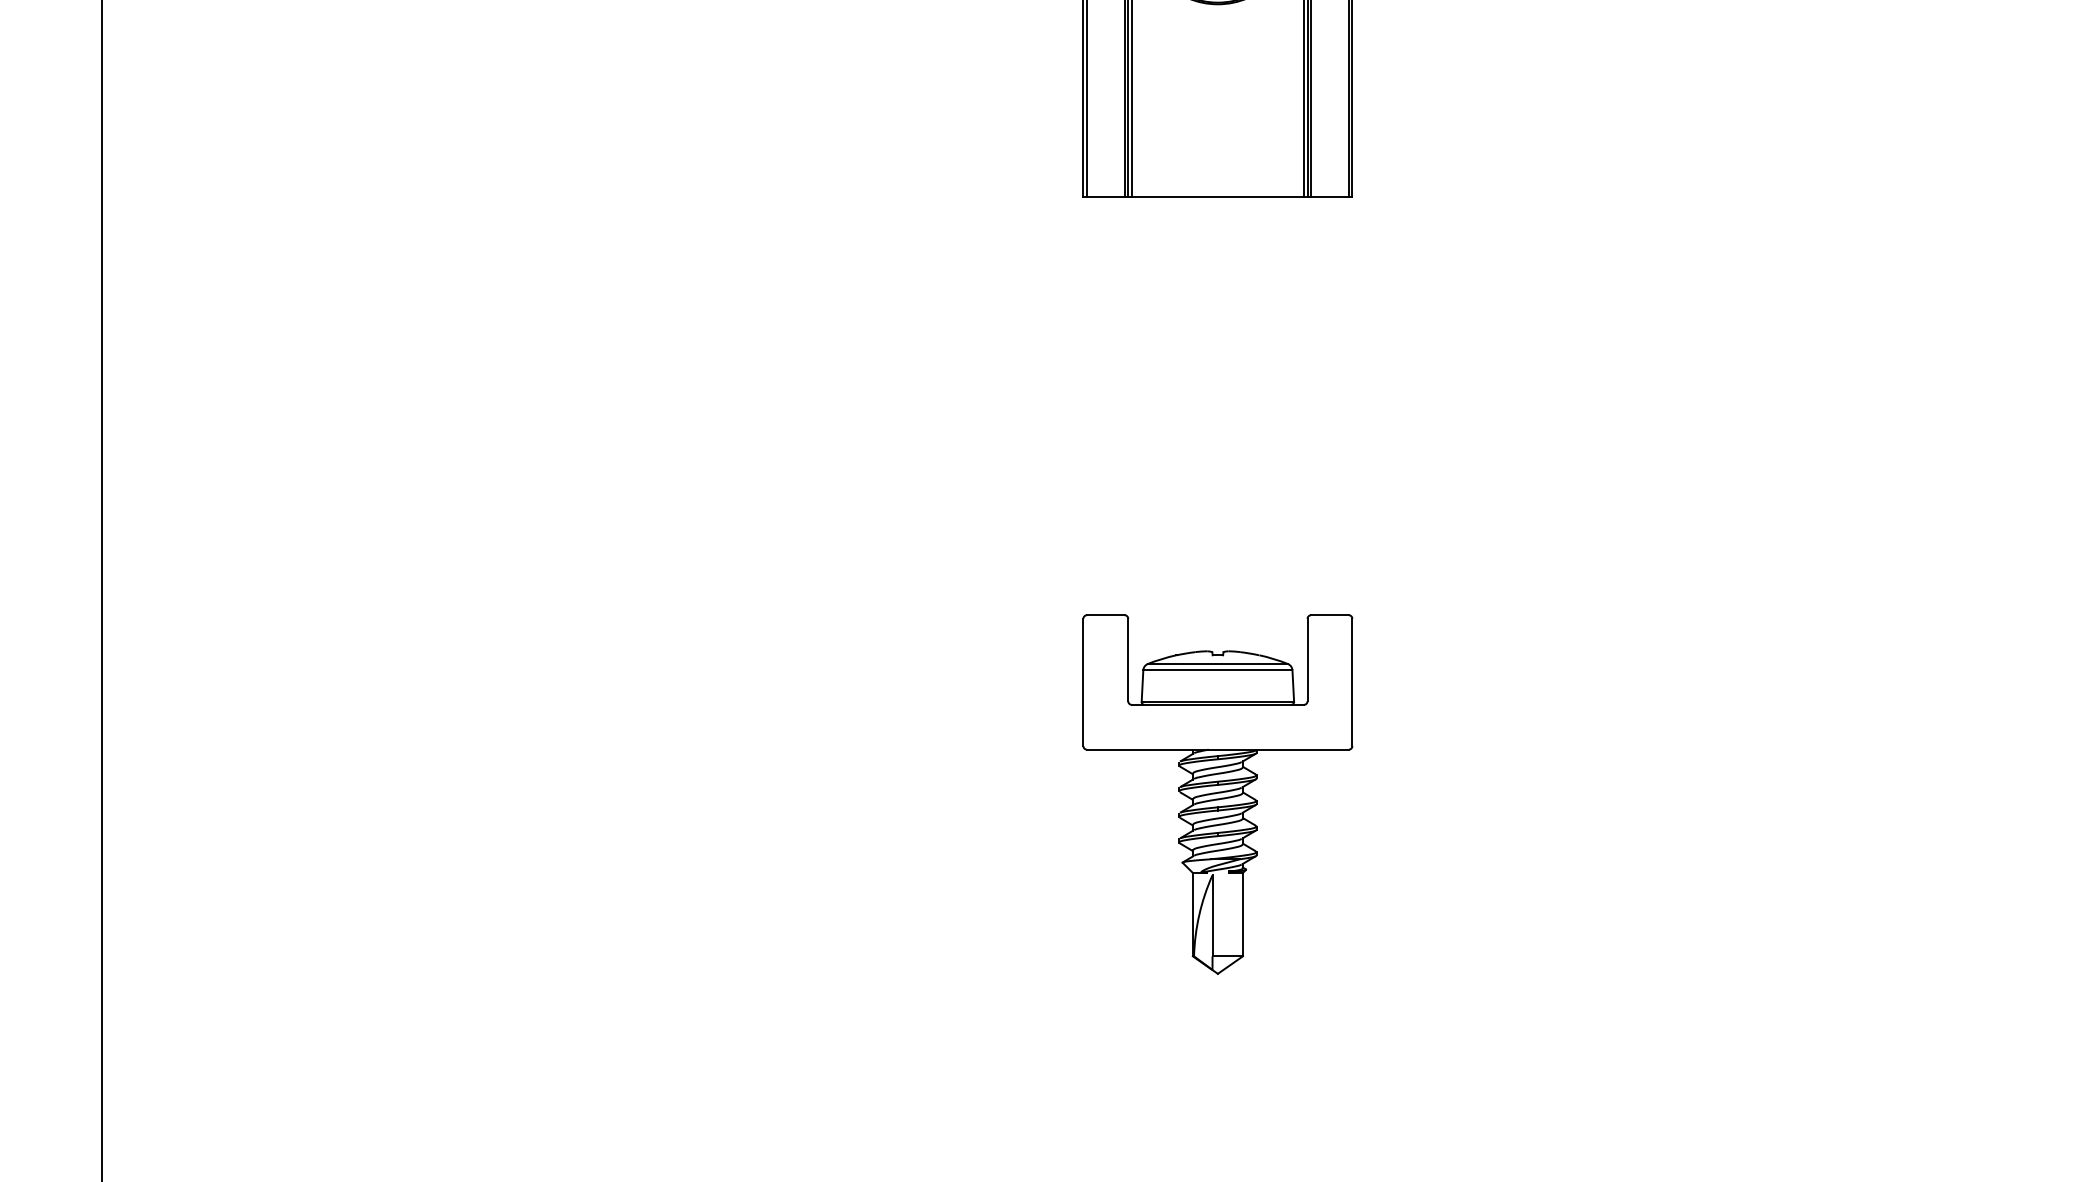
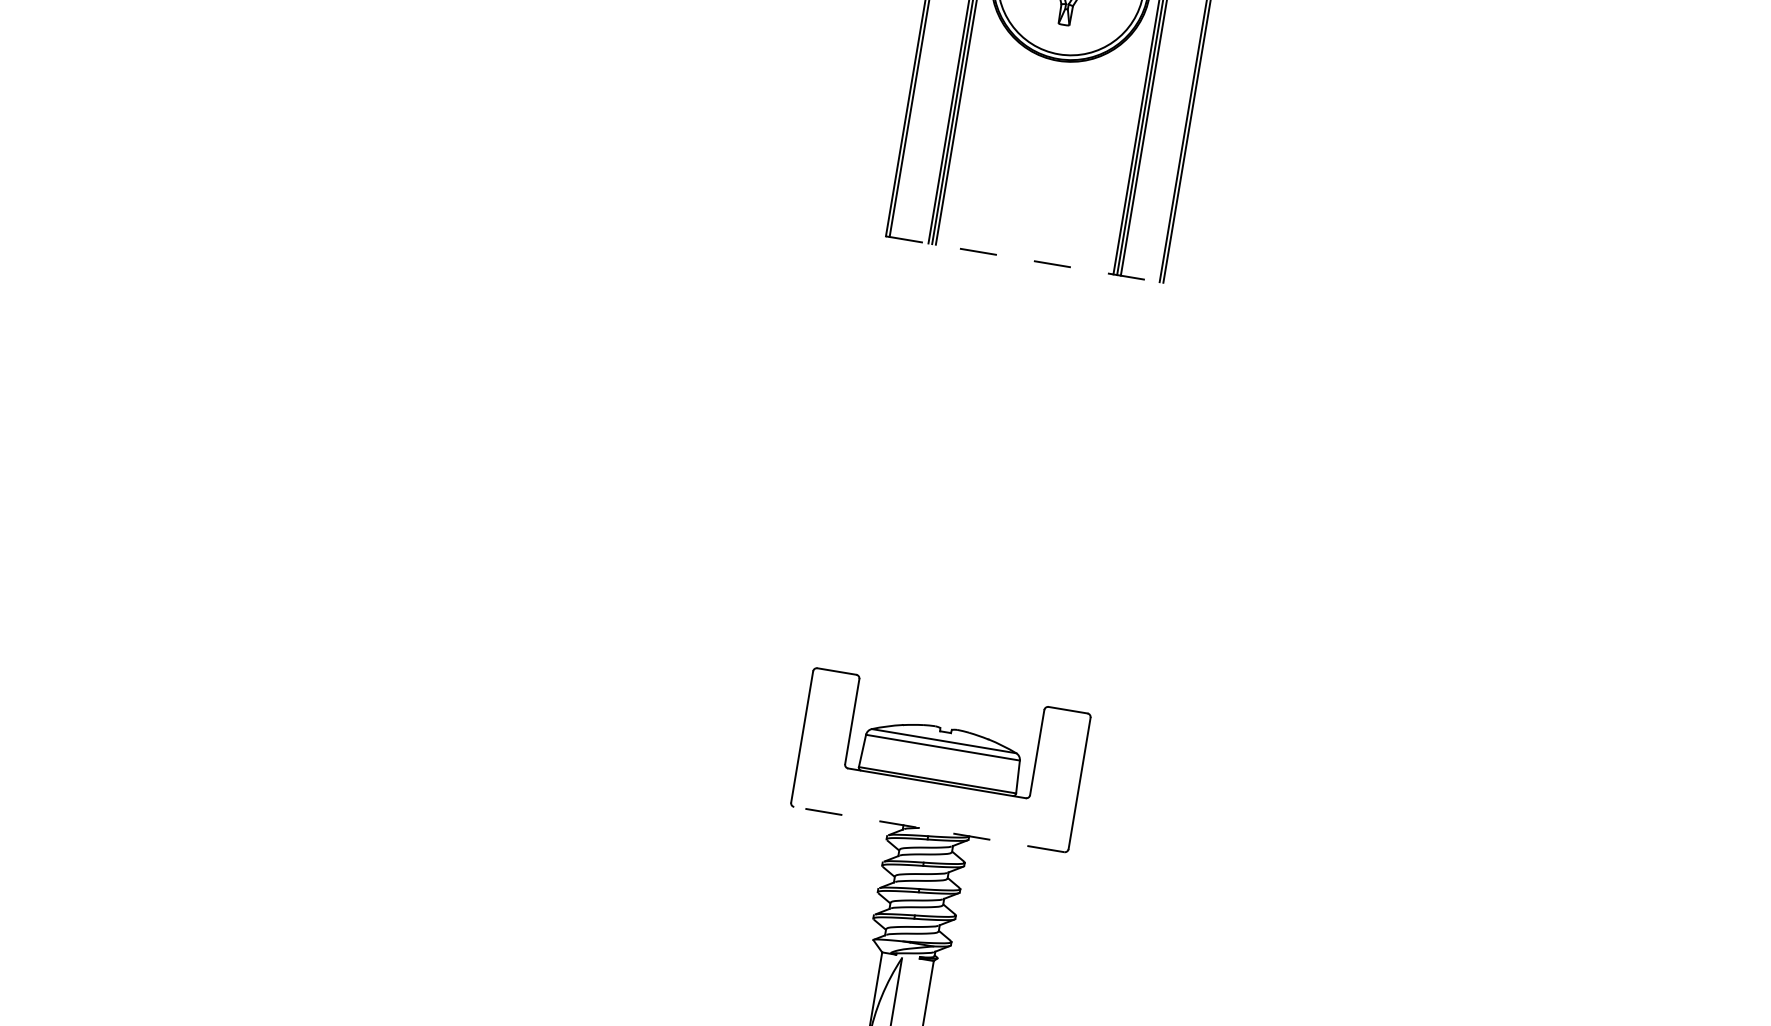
line: (1218, 197) -> (1025, 260), solid -> dashed
line: (1217, 749) -> (928, 829), solid -> dashed

